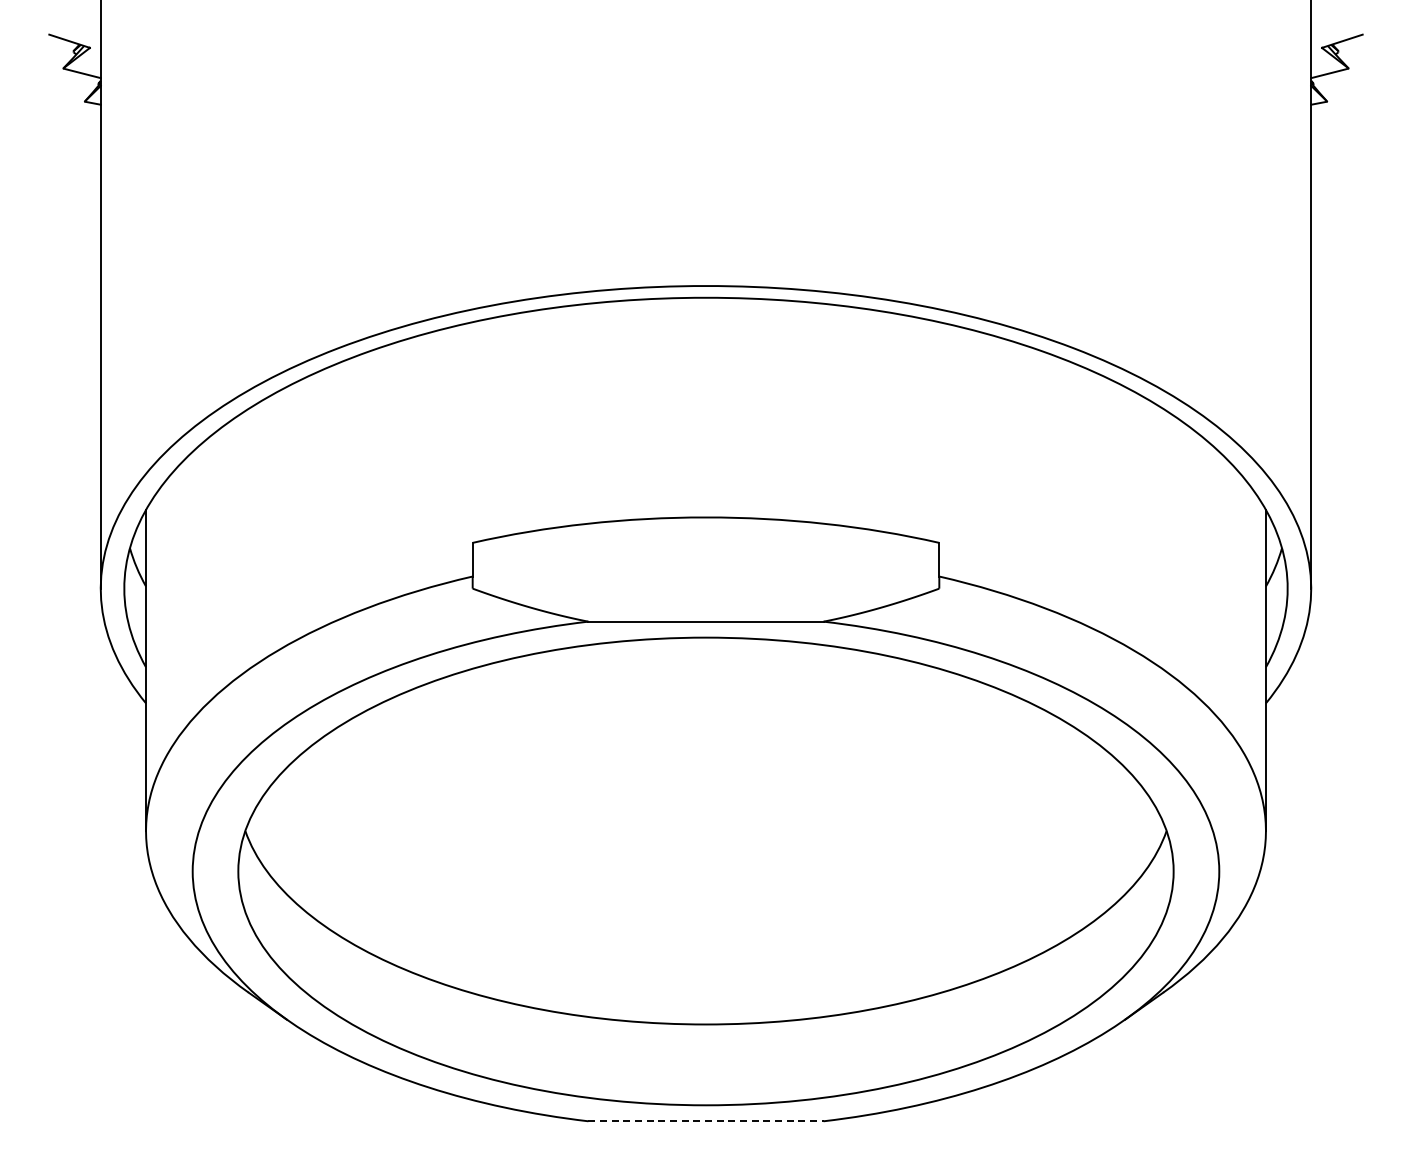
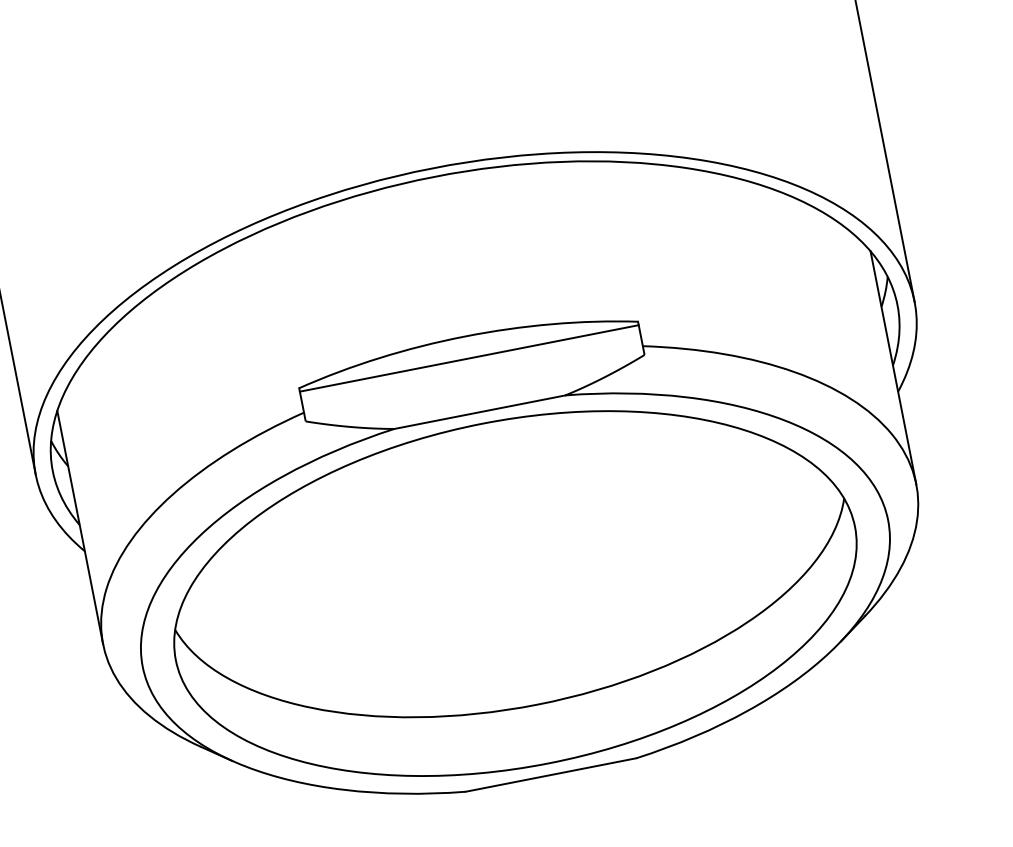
line: (705, 547) -> (468, 358), added
line: (706, 1121) -> (551, 775), dashed -> solid

